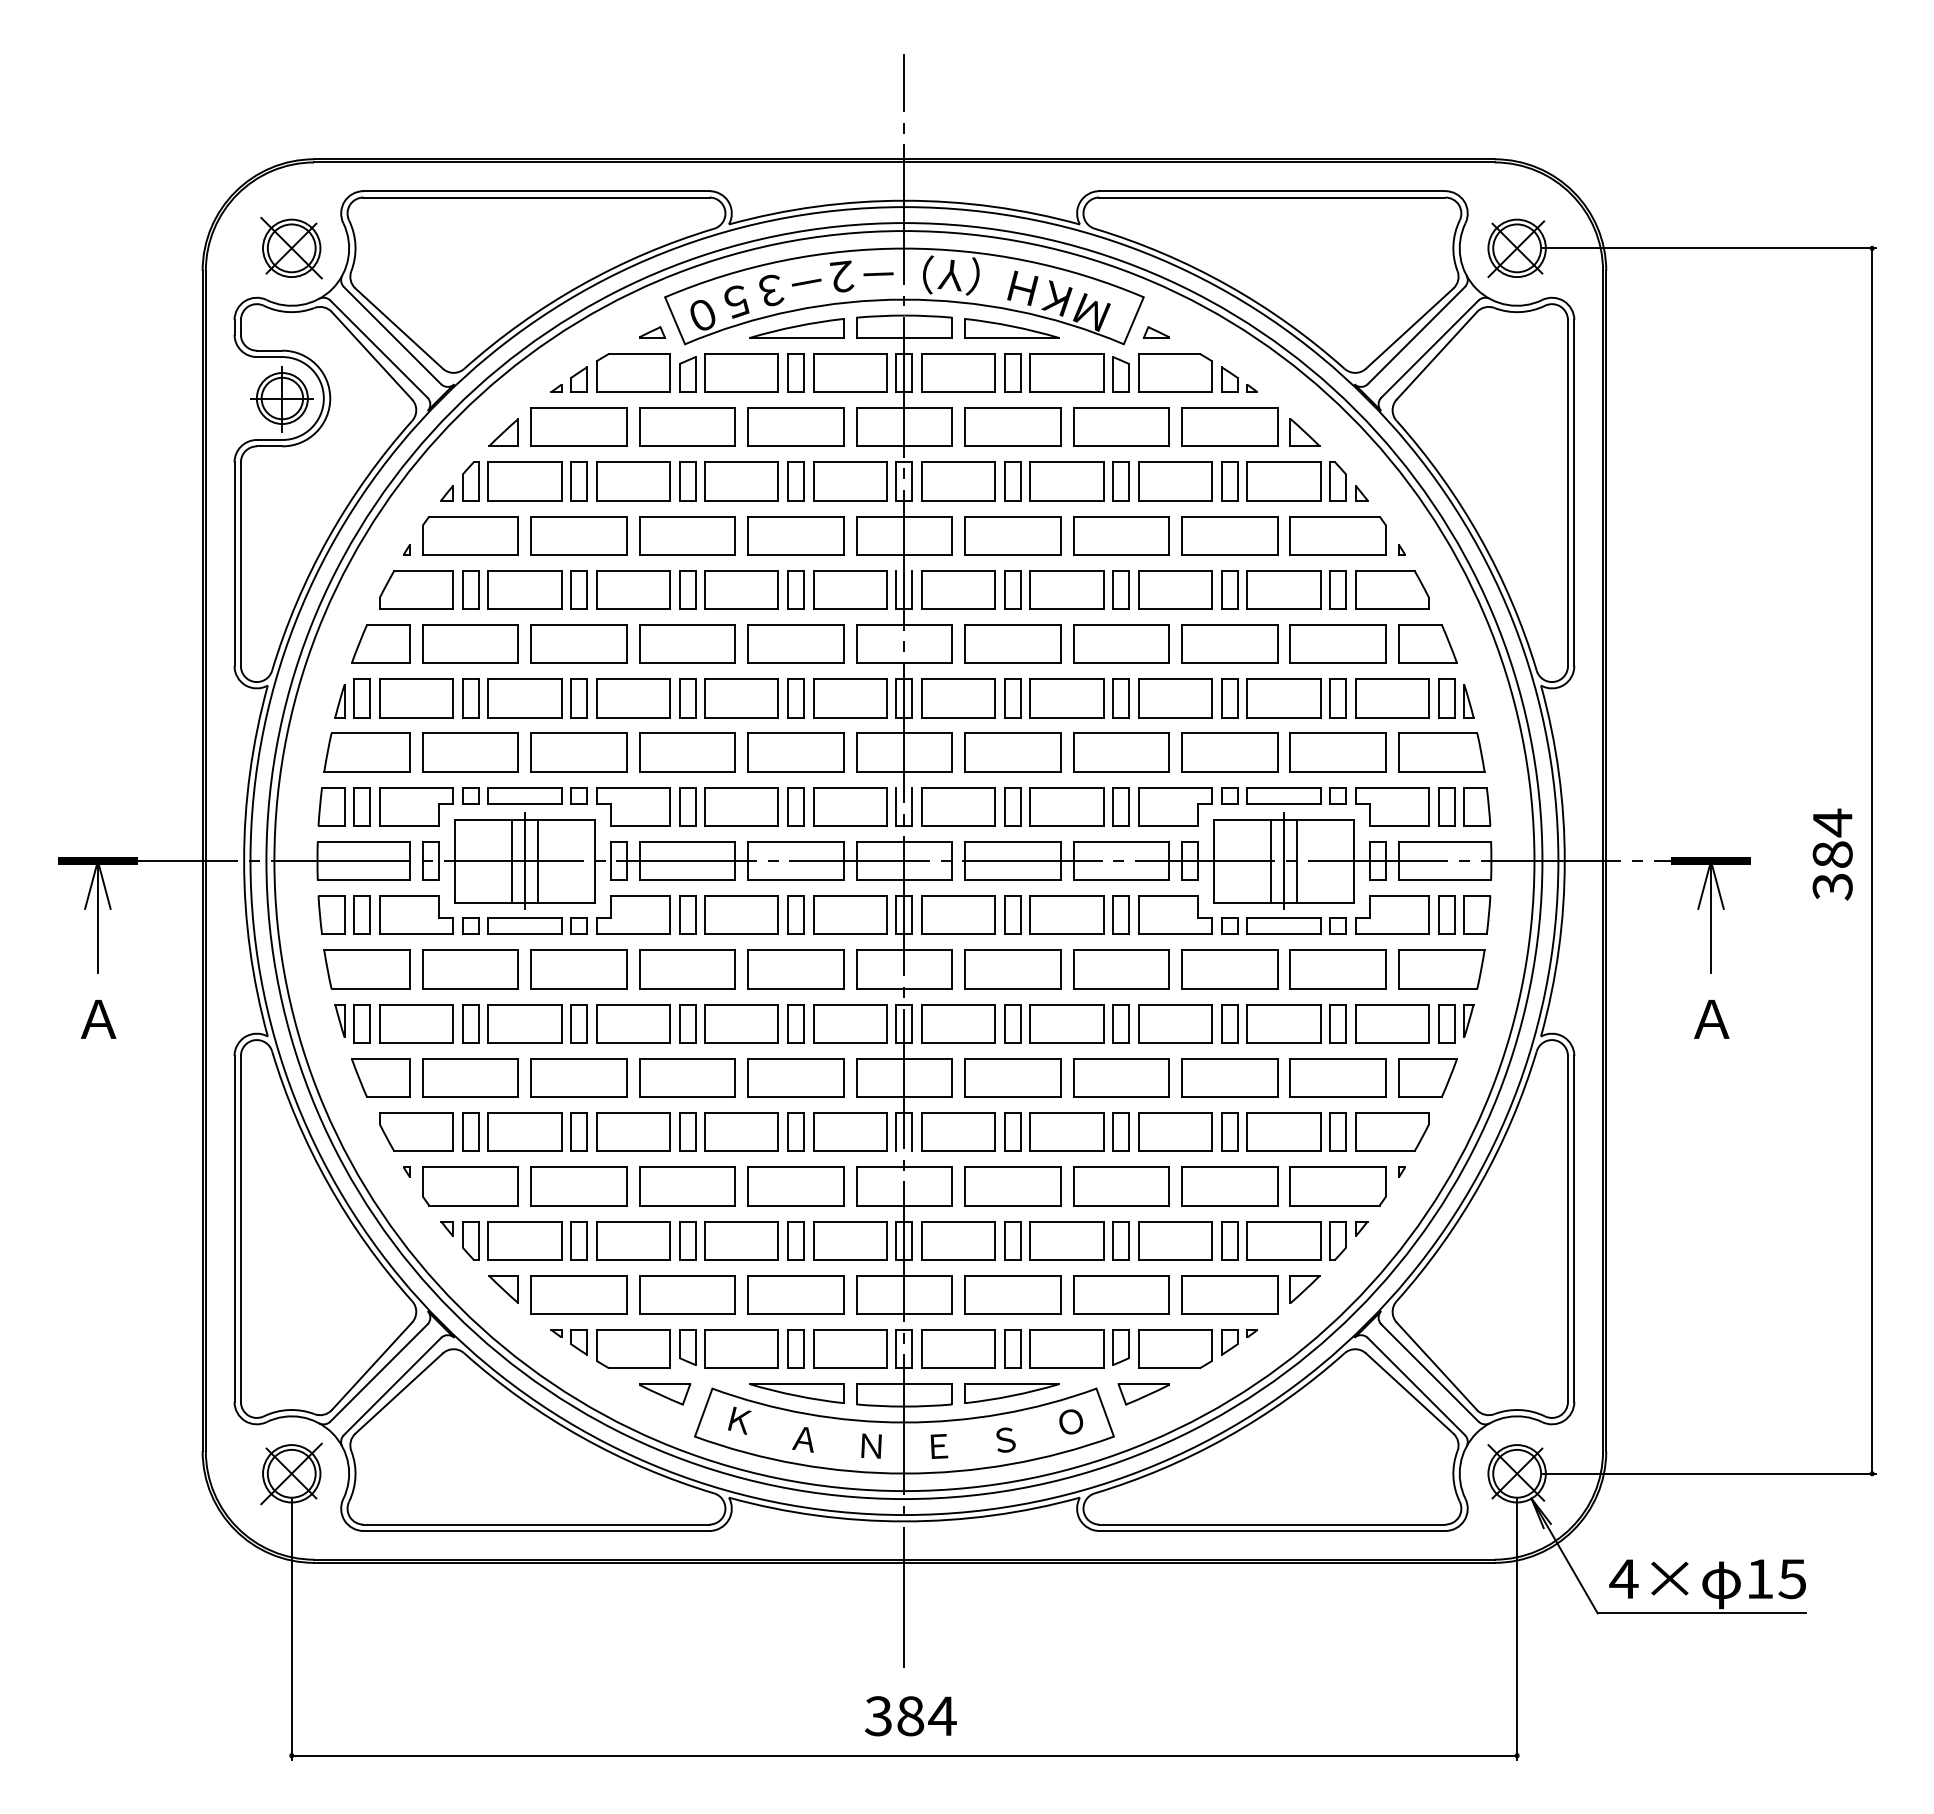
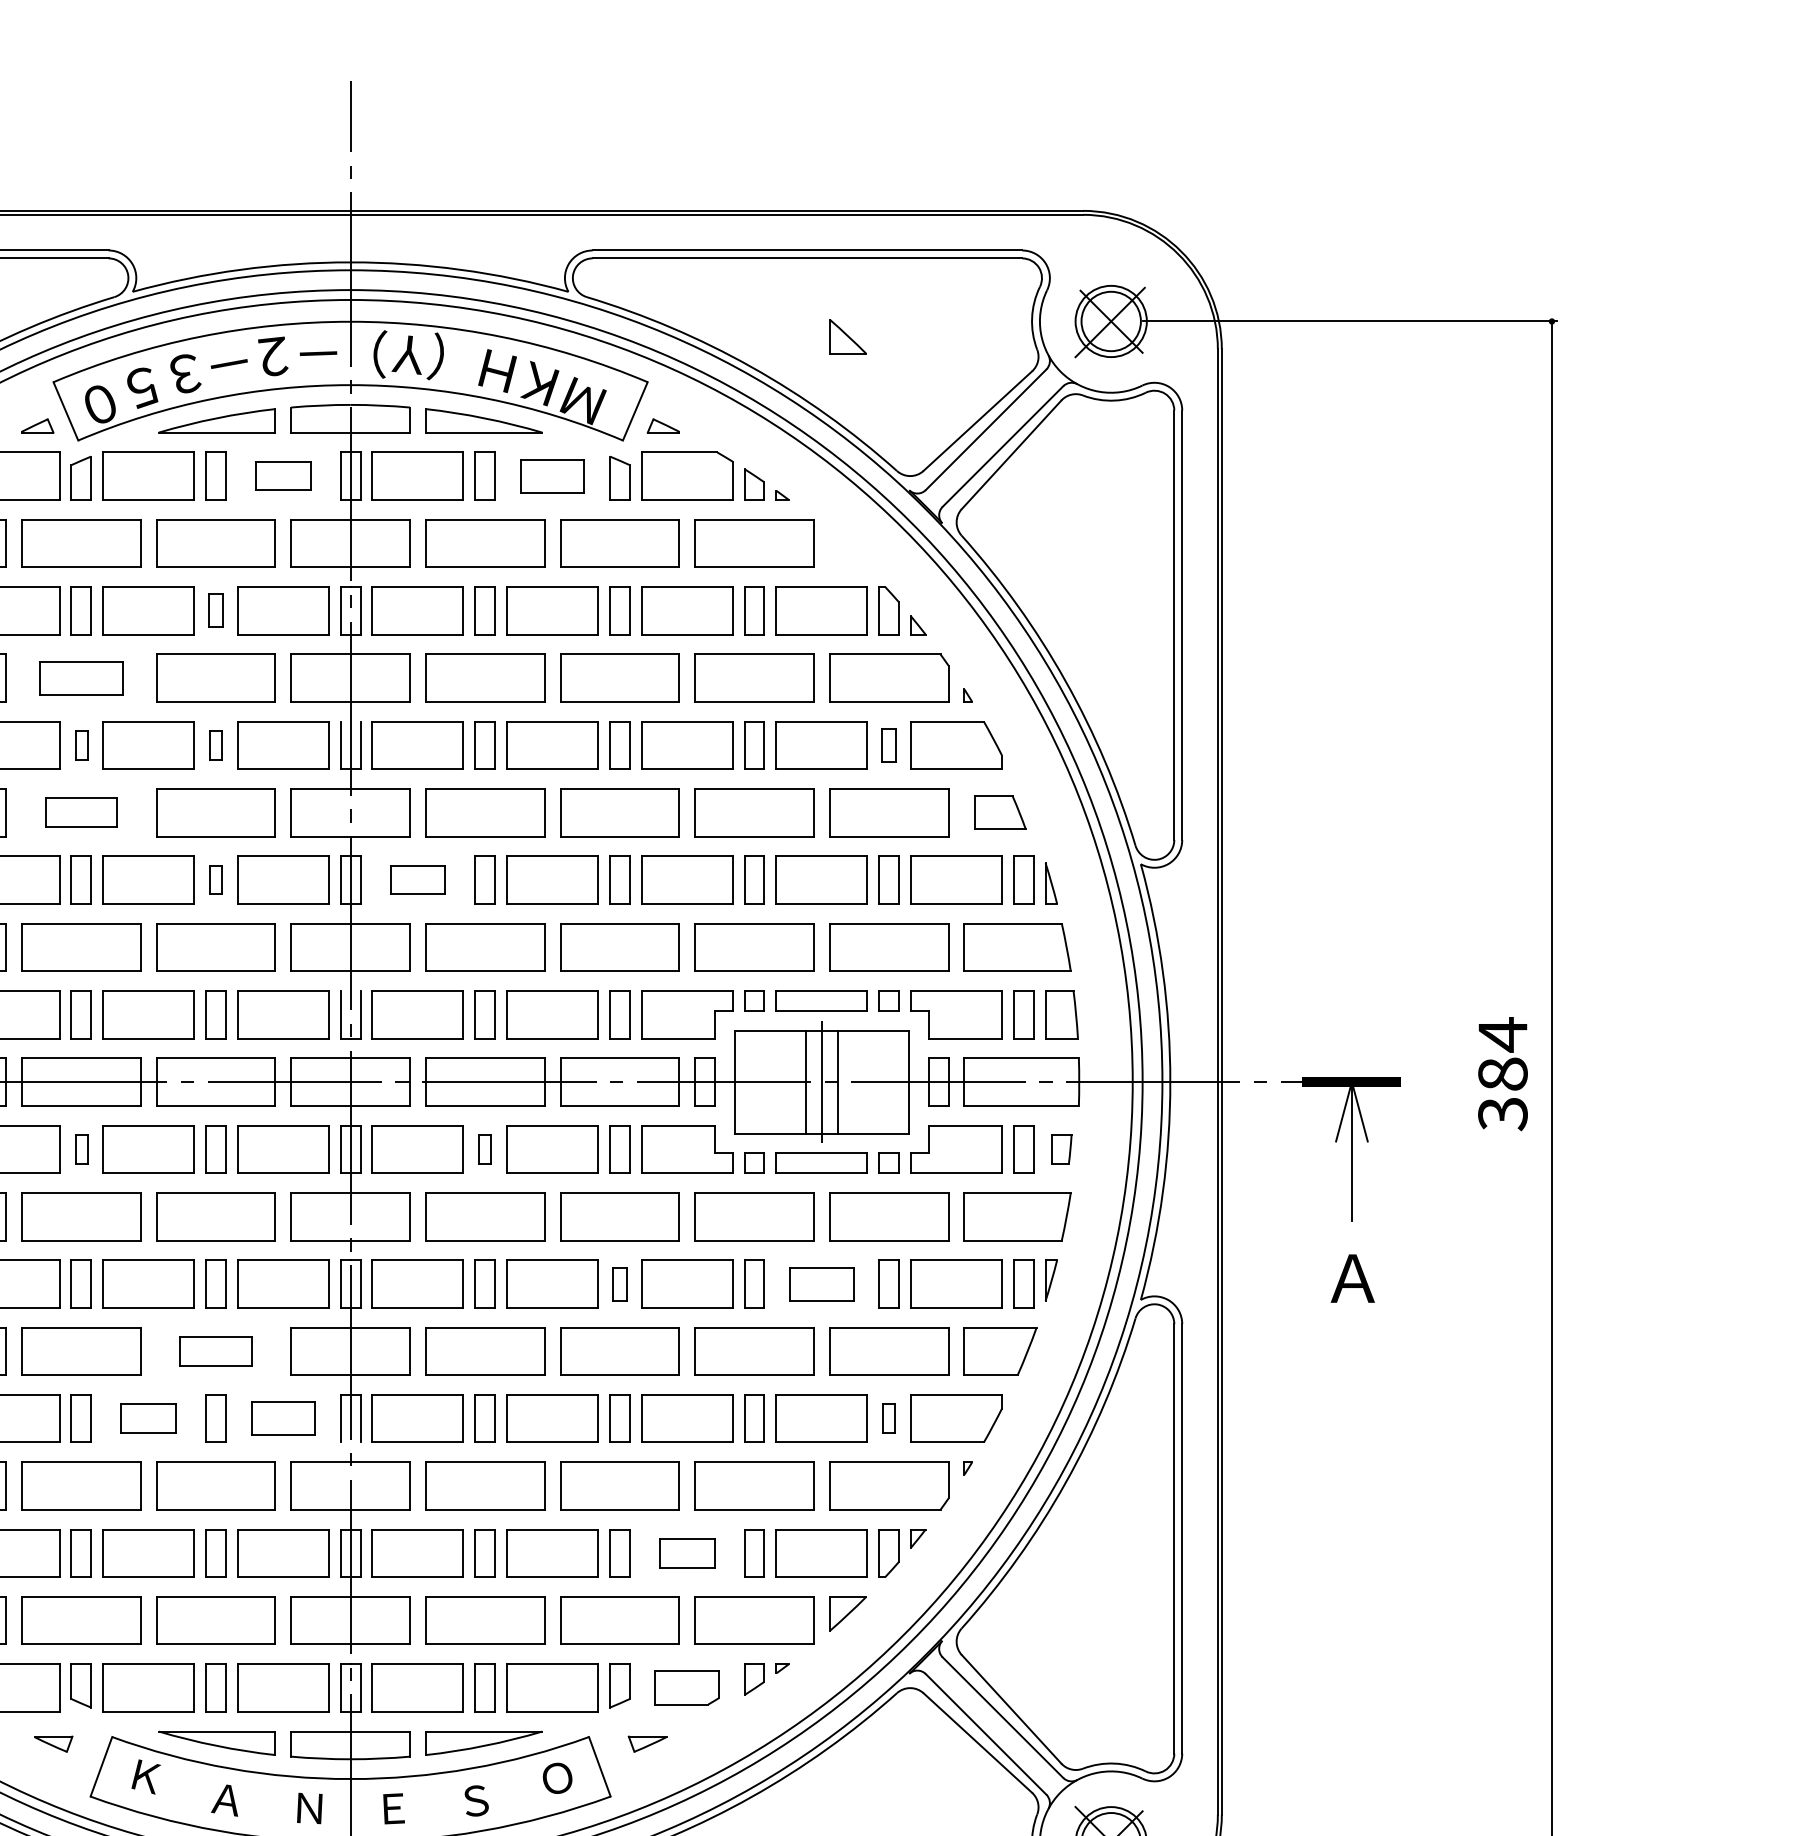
part: (850, 372) -> (283, 475), size x0.6
part: (1066, 372) -> (551, 475), size x0.7
part: (1304, 432) -> (847, 336), moved
part: (795, 481) -> (215, 610), size x0.7
part: (687, 535) -> (81, 677), size x0.7
part: (687, 589) -> (81, 744), size x0.6
part: (795, 589) -> (215, 744), size x0.6
part: (1337, 589) -> (888, 744), size x0.7
part: (687, 643) -> (81, 811), size x0.6
part: (1427, 643) -> (999, 811), size x0.7
part: (795, 698) -> (215, 880), size x0.6
part: (958, 698) -> (417, 880), size x0.6
part: (687, 914) -> (81, 1148), size x0.6
part: (1012, 914) -> (484, 1148), size x0.6
part: (1477, 914) -> (1062, 1148), size x0.6
part: (1120, 1023) -> (618, 1283), size x0.7
part: (1283, 1023) -> (821, 1283), size x0.7
part: (795, 1077) -> (215, 1350), size x0.6
part: (741, 1131) -> (148, 1417), size x0.6
part: (850, 1131) -> (283, 1417), size x0.7
part: (1337, 1131) -> (888, 1417), size x0.6
part: (1175, 1240) -> (687, 1553), size x0.6
part: (1175, 1348) -> (687, 1687), size x0.7
part: (665, 1394) -> (53, 1744), size x0.6
part: (1143, 1394) -> (647, 1744), size x0.6

